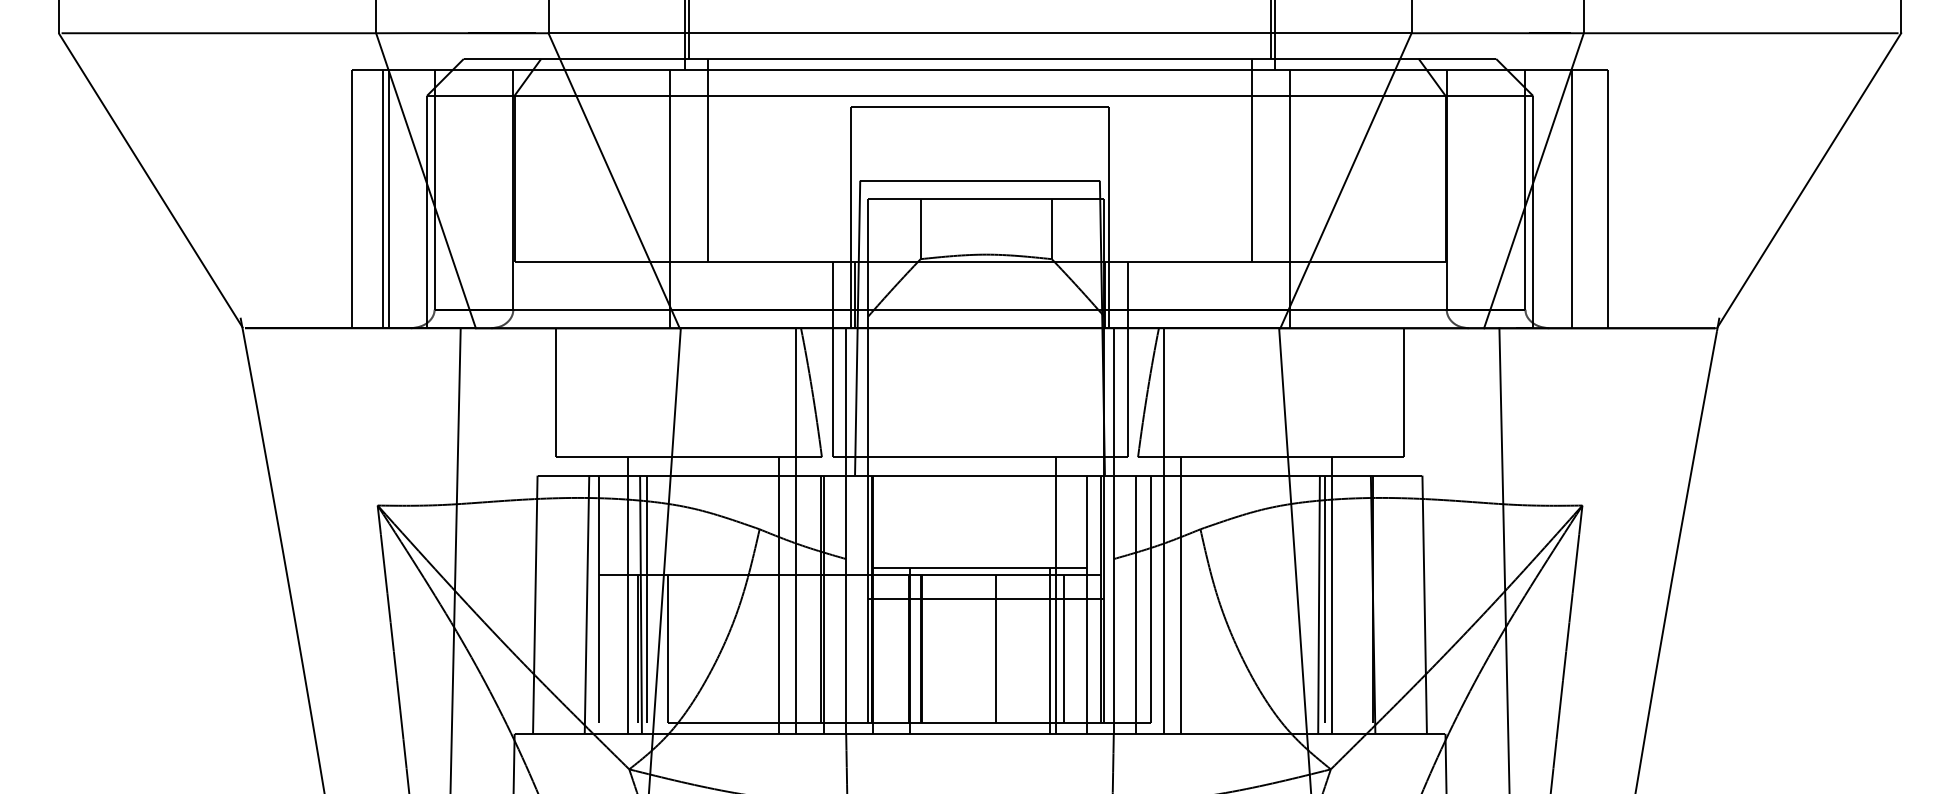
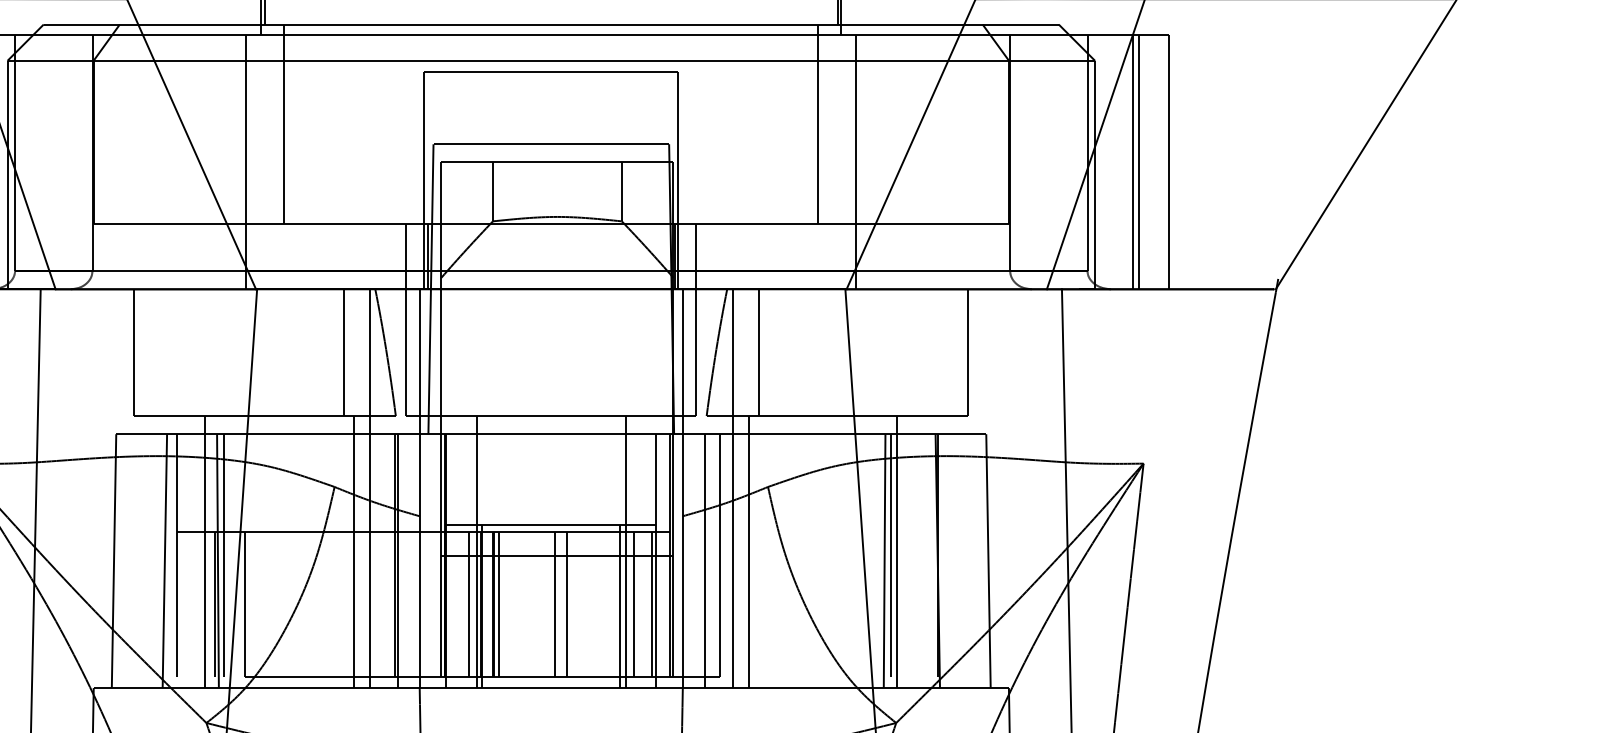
line: (1577, 199) -> (1138, 162), added
line: (769, 392) -> (344, 352), added
line: (1190, 392) -> (758, 352), added
line: (904, 595) -> (477, 552), added
line: (896, 648) -> (469, 604), added
line: (926, 648) -> (498, 604), added
line: (983, 648) -> (554, 604), added
line: (1082, 648) -> (652, 604), added

